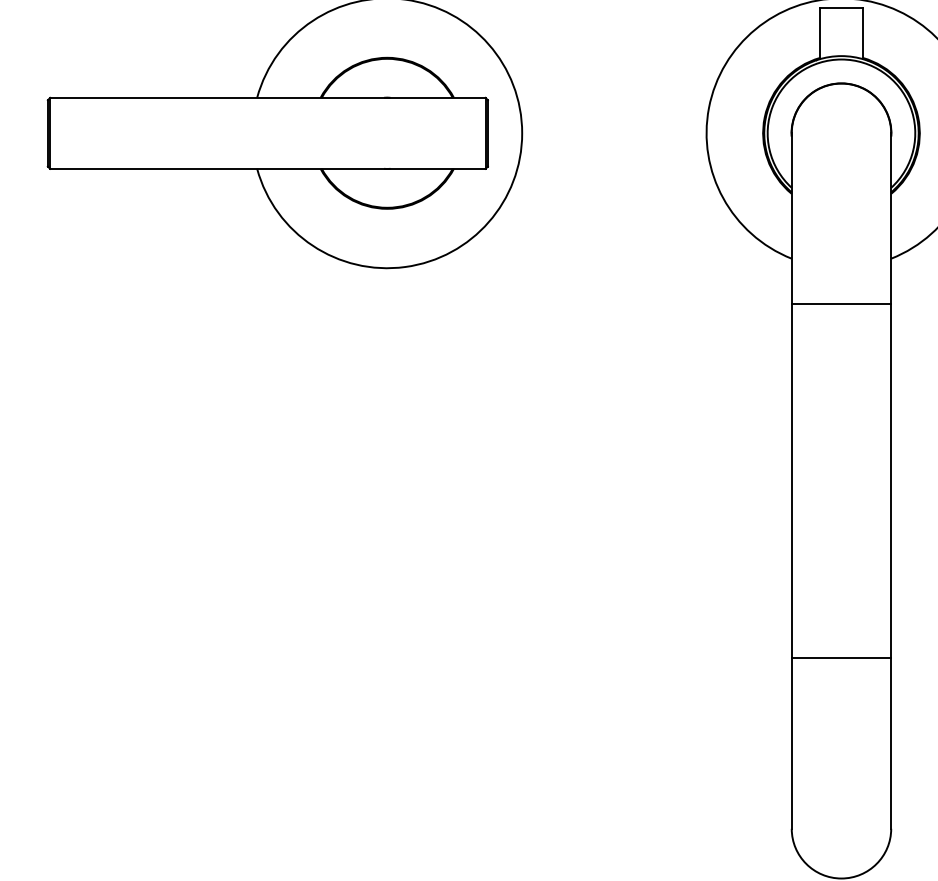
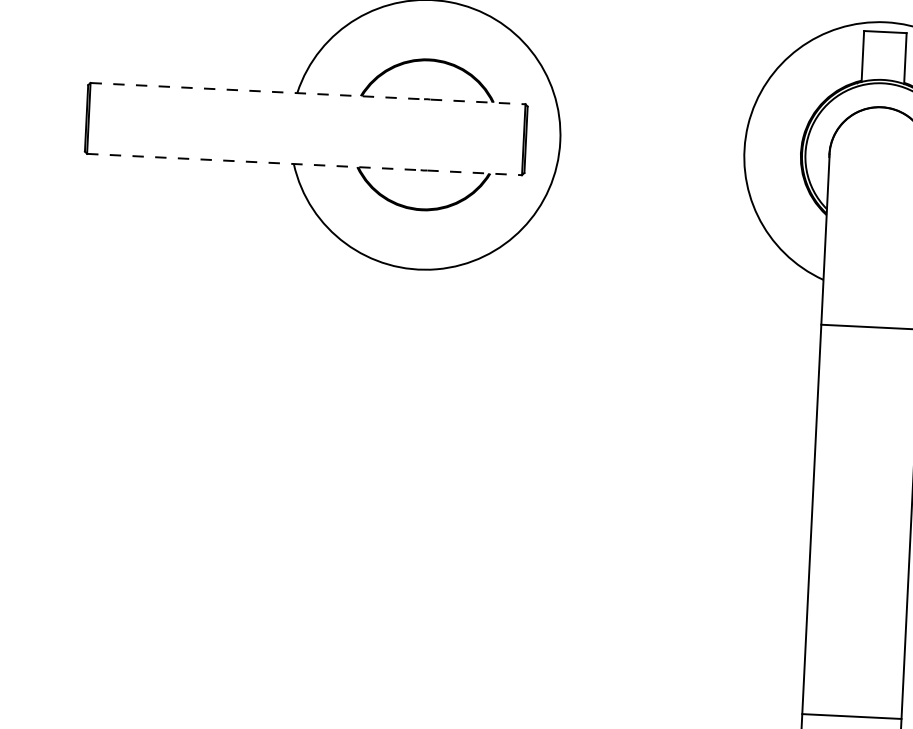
line: (267, 97) -> (307, 93), solid -> dashed
line: (267, 168) -> (304, 164), solid -> dashed
line: (841, 658) -> (851, 716), moved

